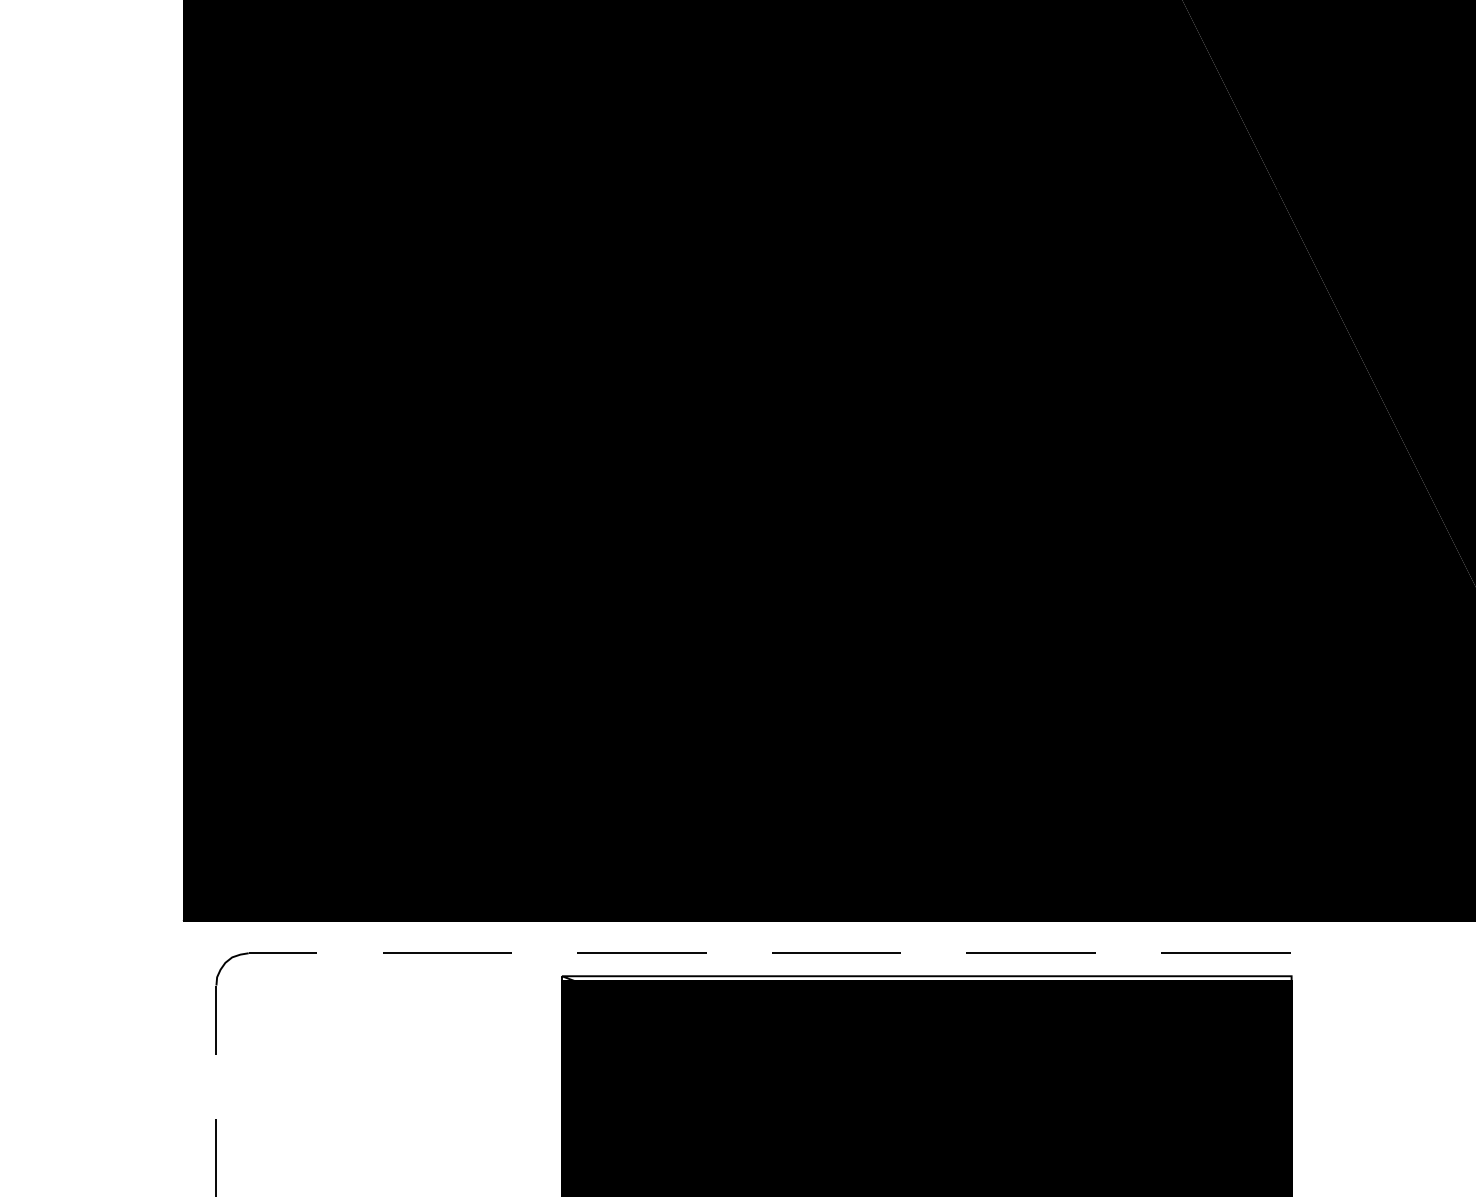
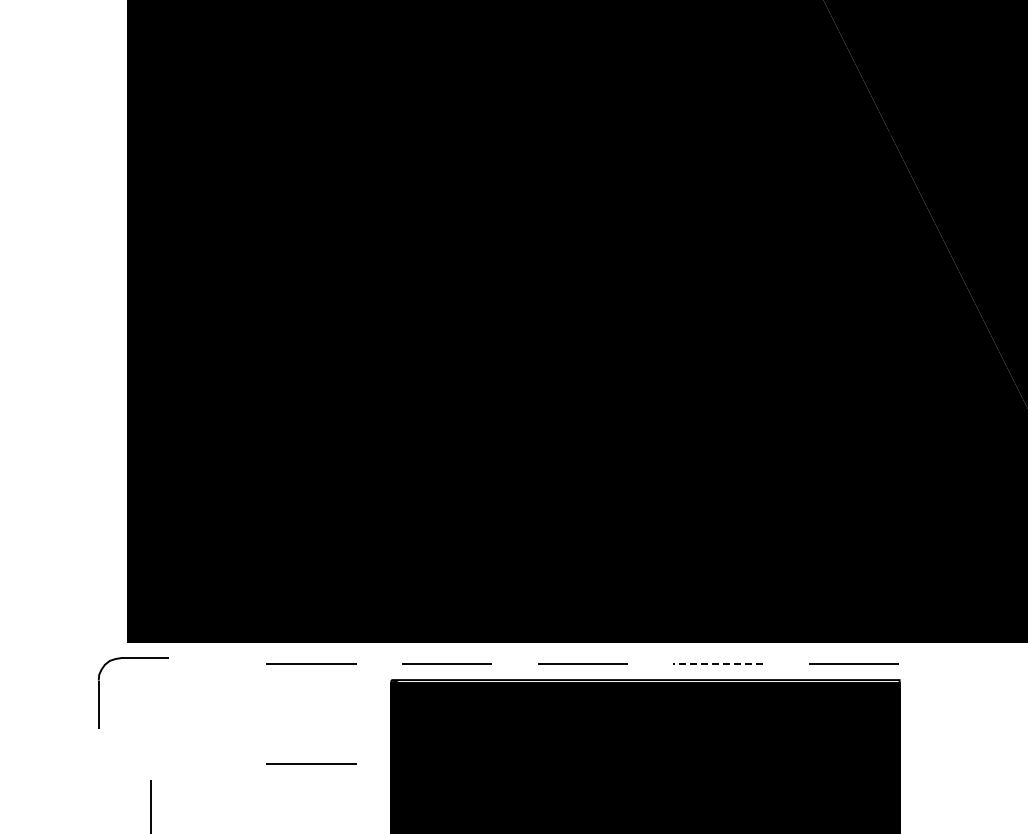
line: (1030, 953) -> (717, 664), solid -> dashed
part: (217, 1002) -> (99, 692), moved
line: (447, 1096) -> (311, 763), added

